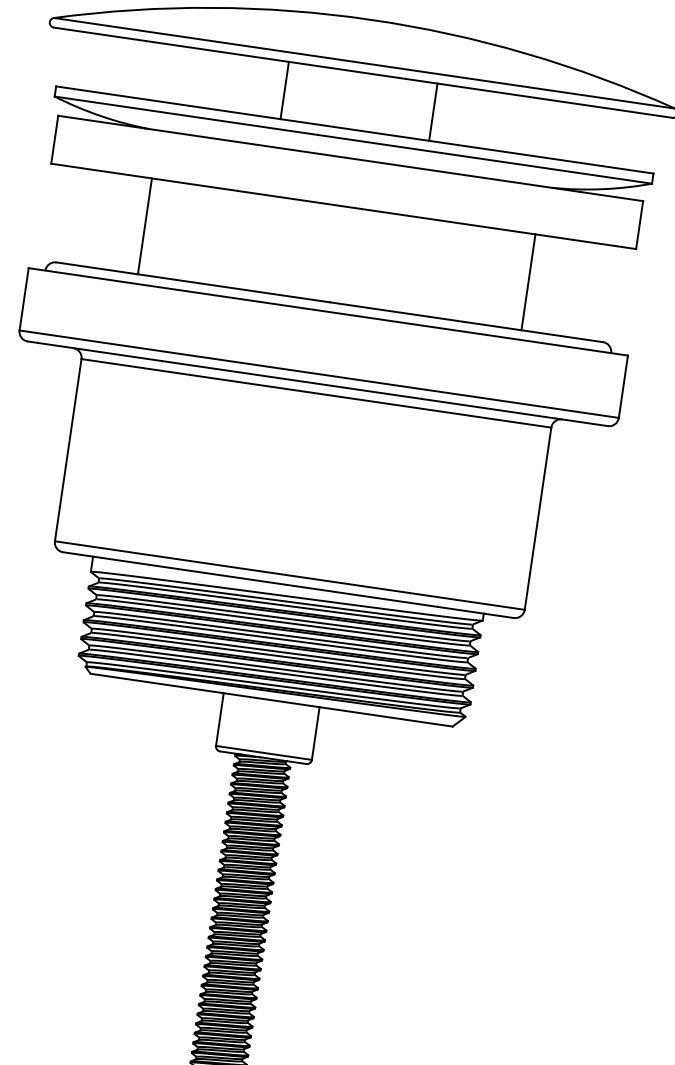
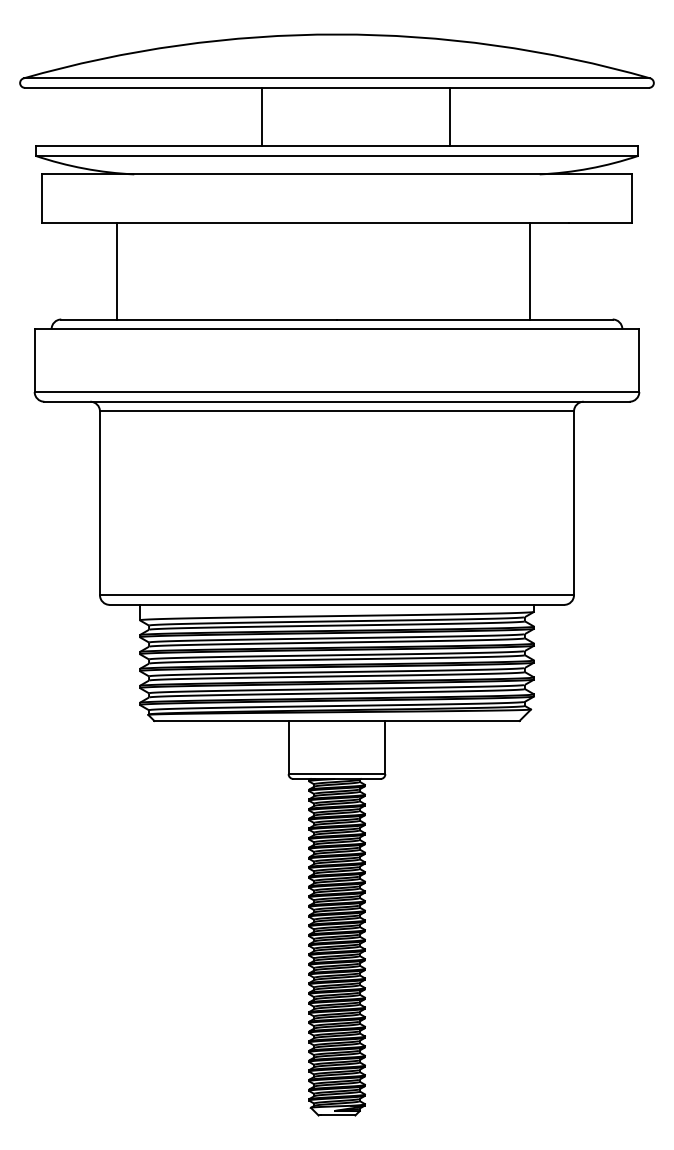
line: (432, 111) -> (449, 116), moved
line: (145, 225) -> (116, 270), moved

